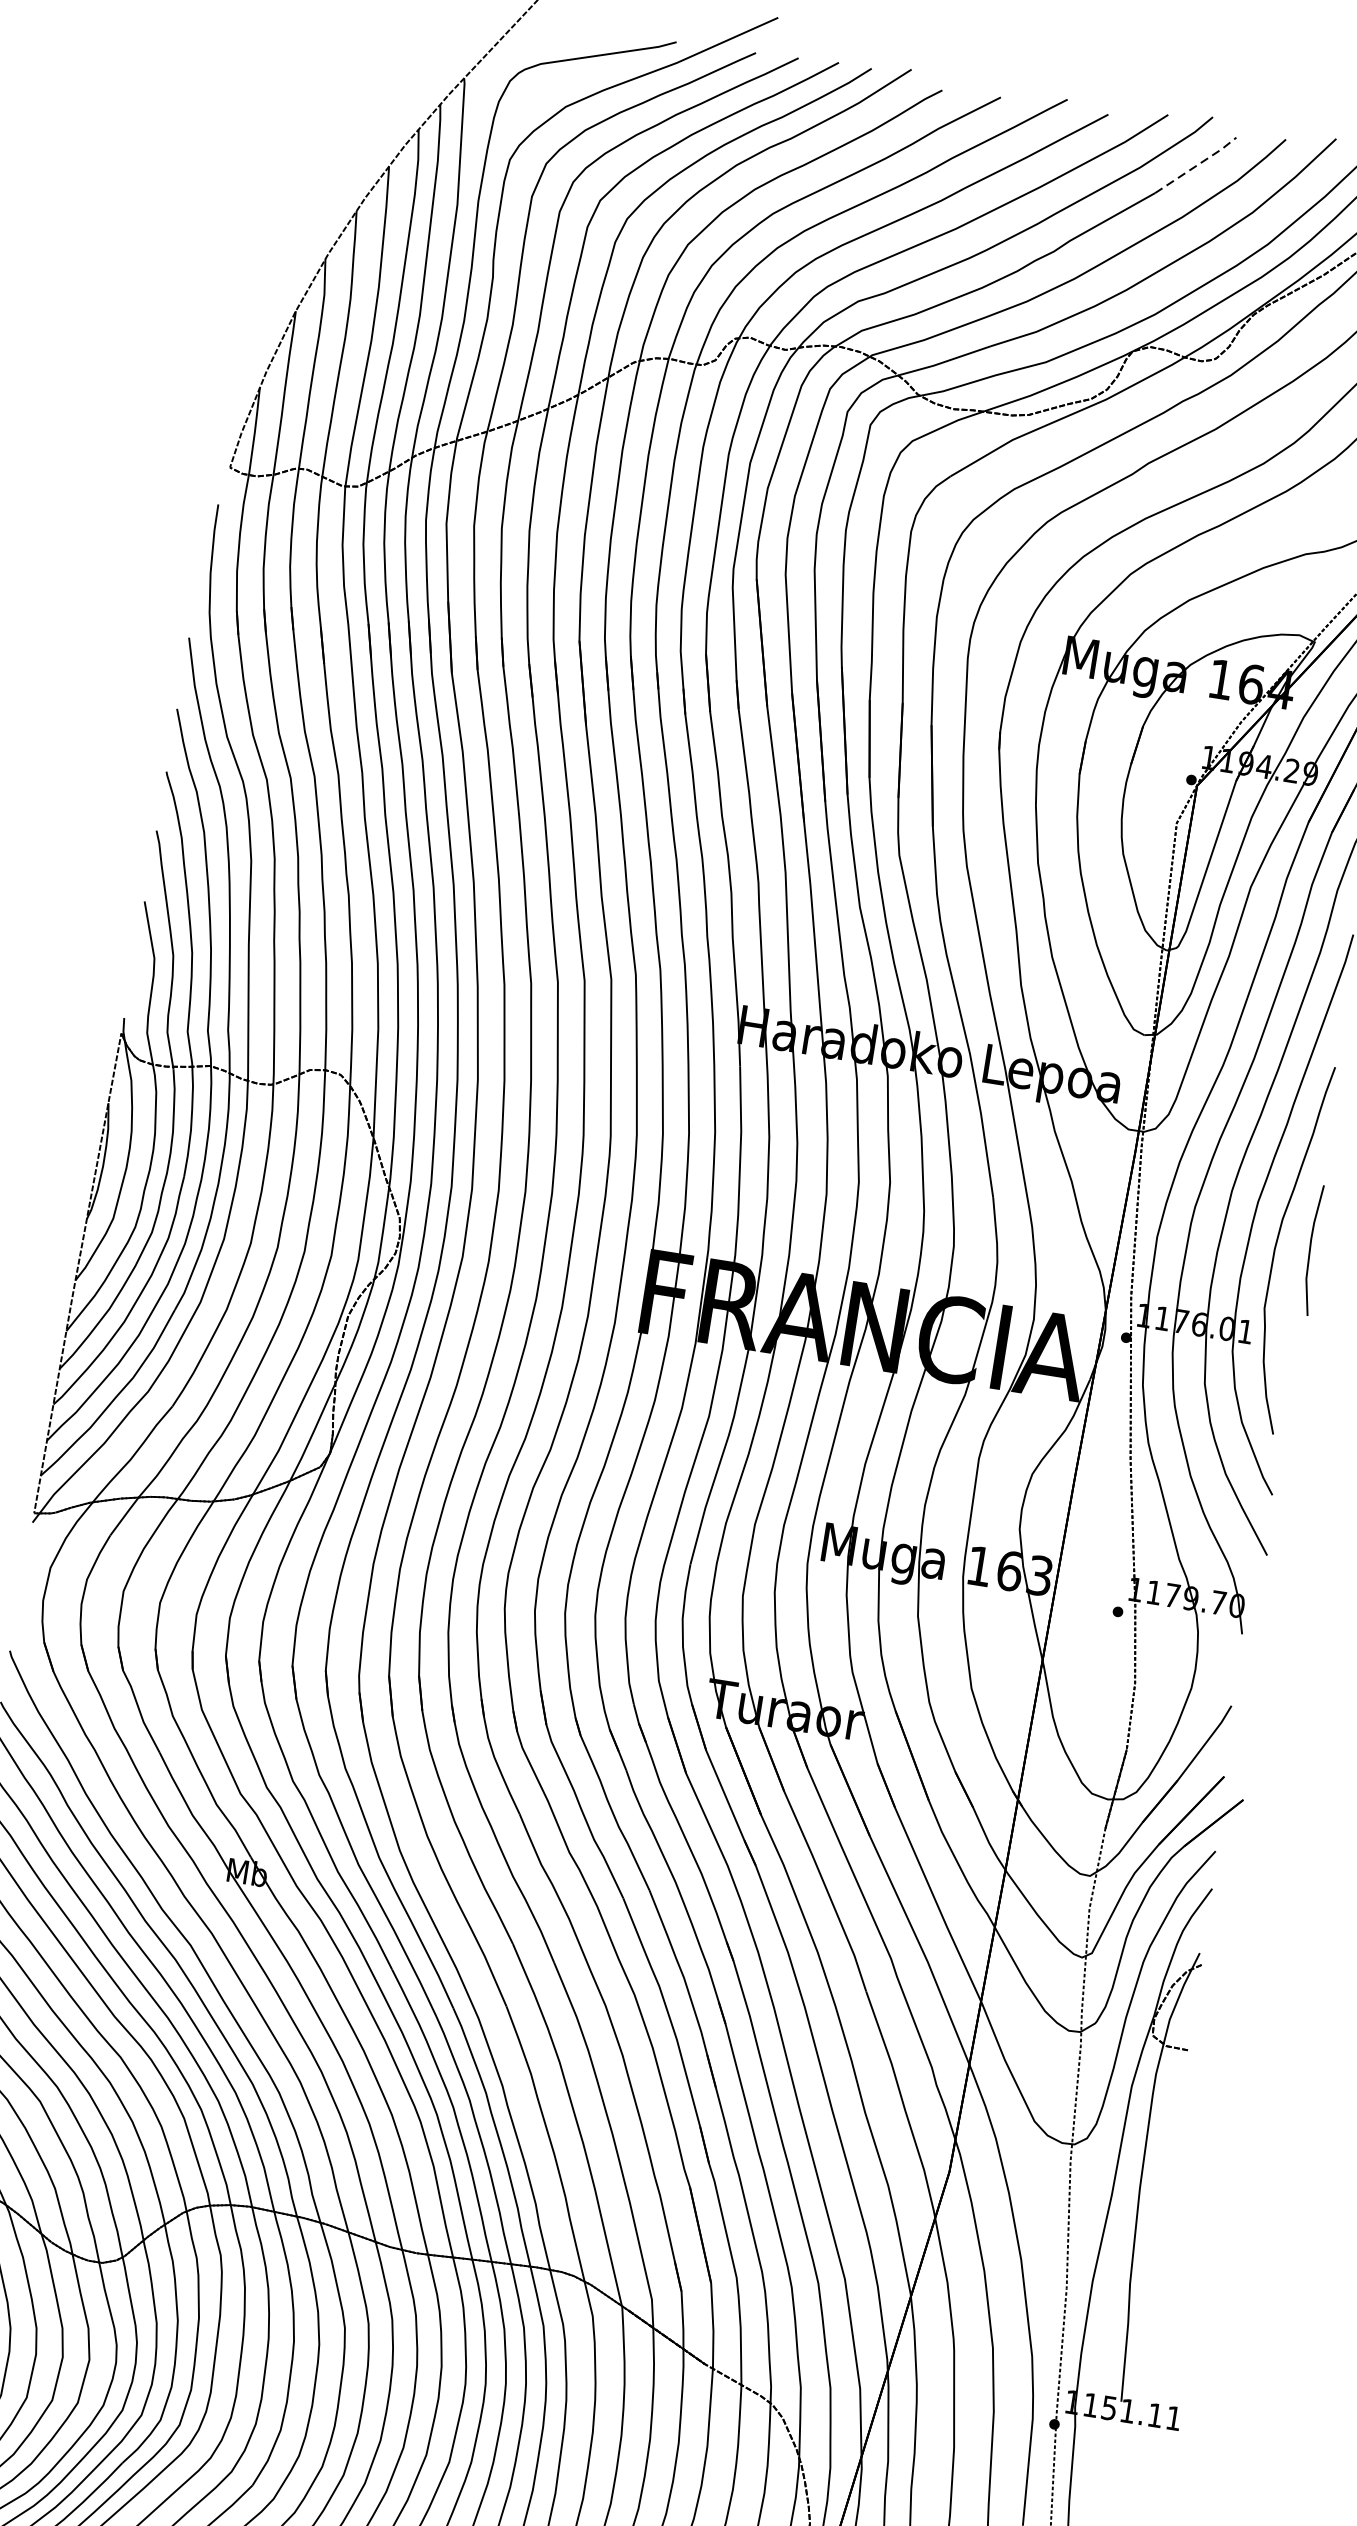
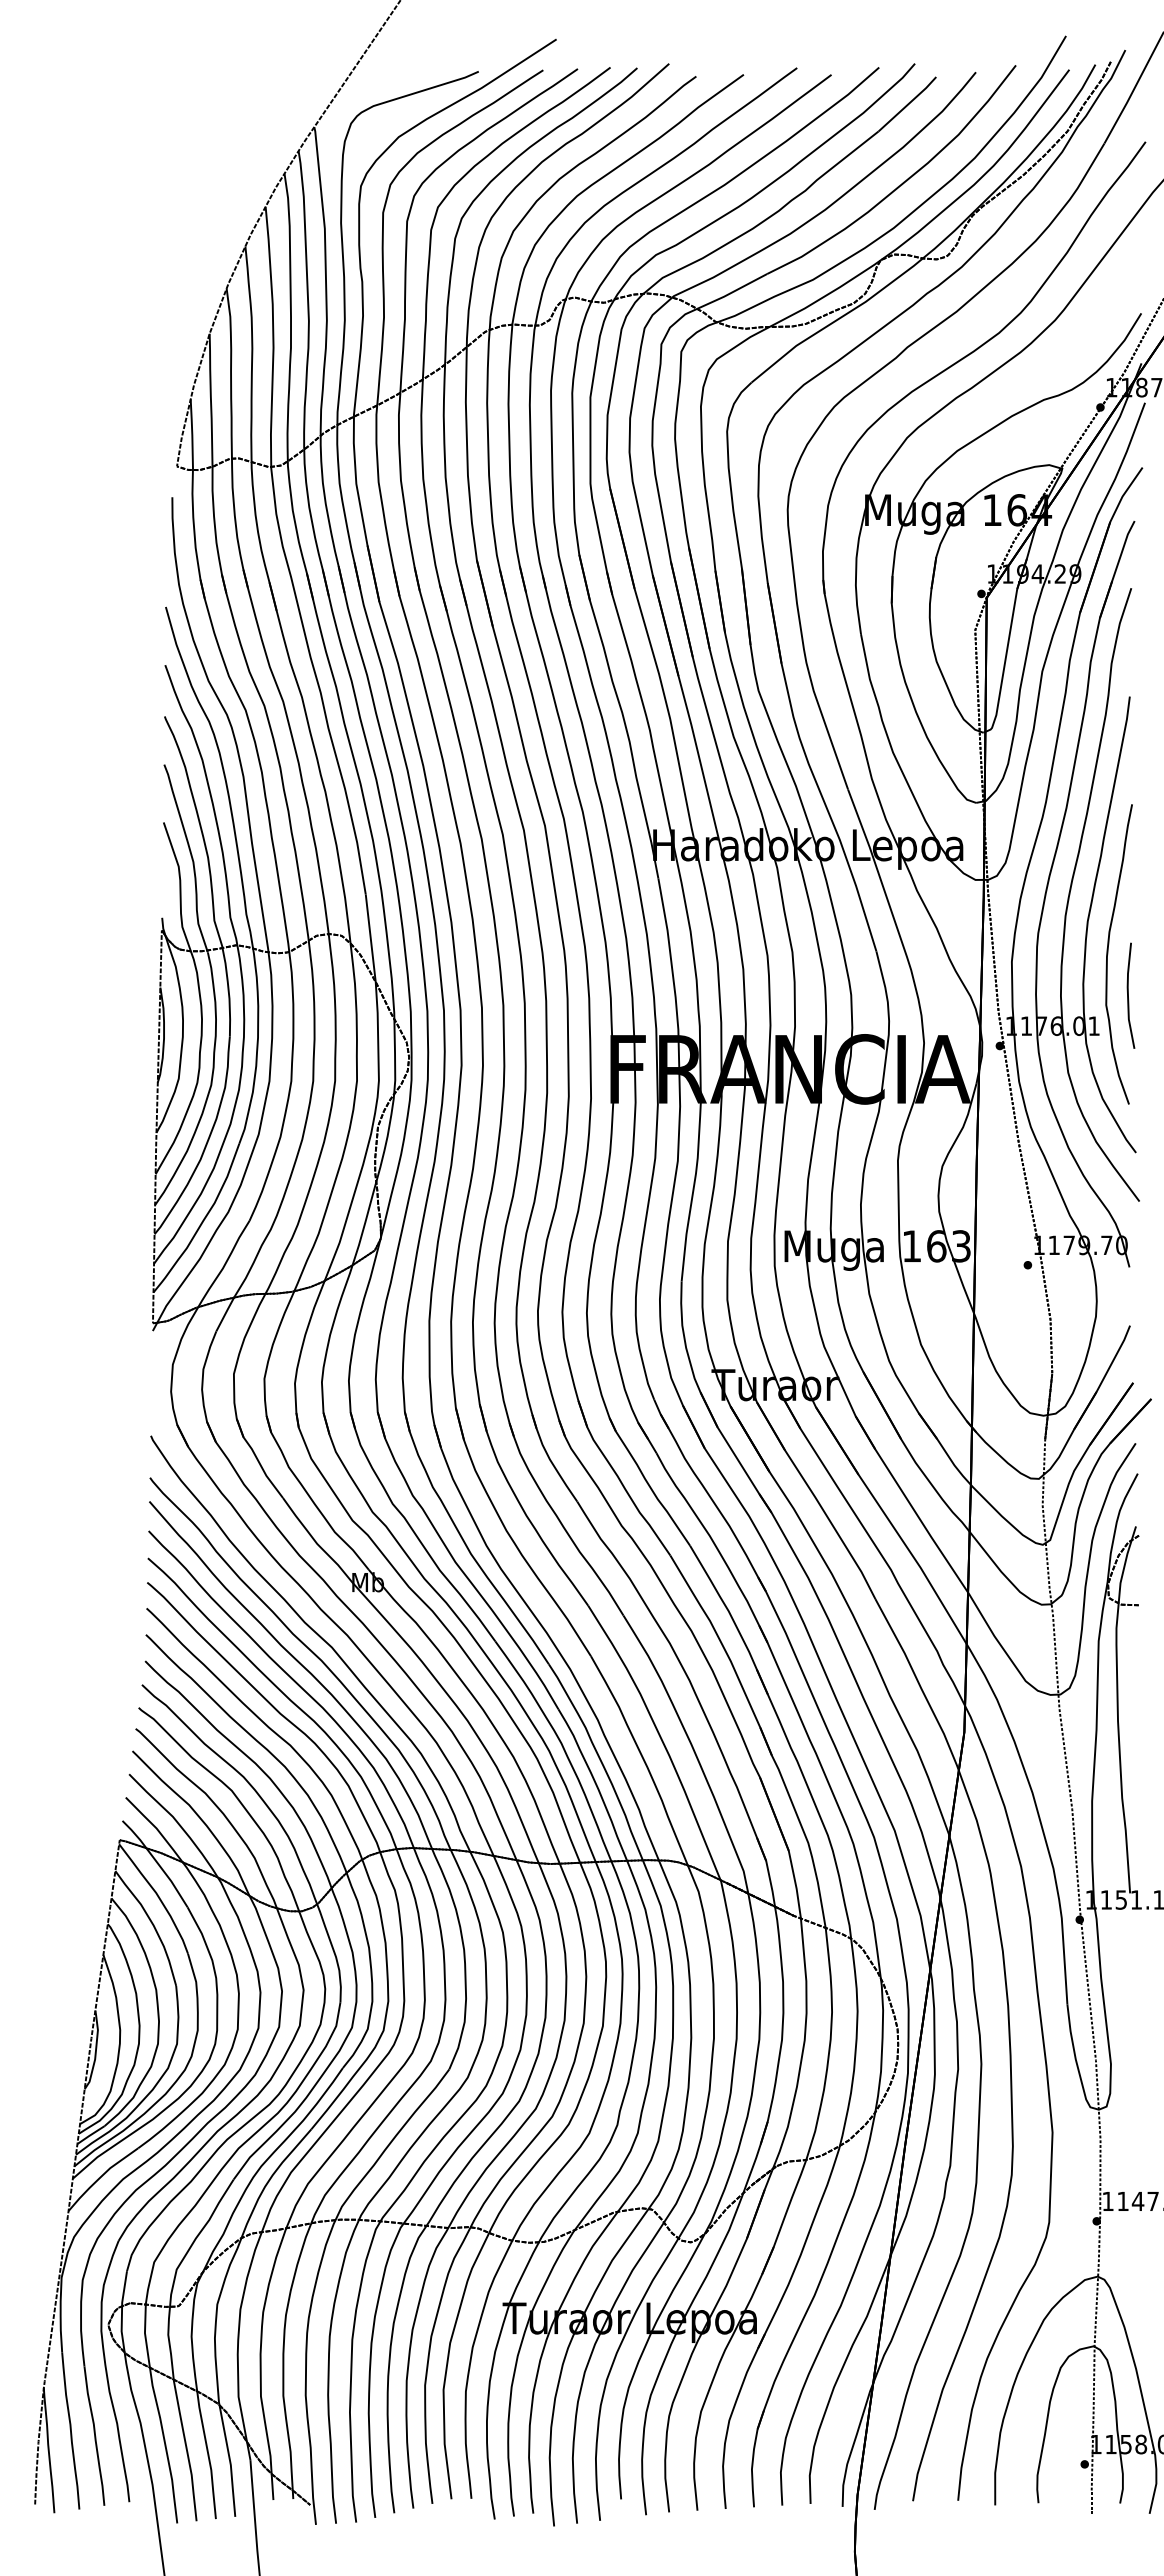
line: (1196, 165) -> (908, 104), dashed -> solid
line: (1310, 1249) -> (1128, 995), moved

